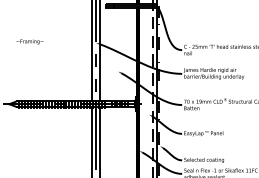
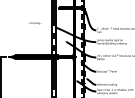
text: (30, 42) -> (35, 23), moved

